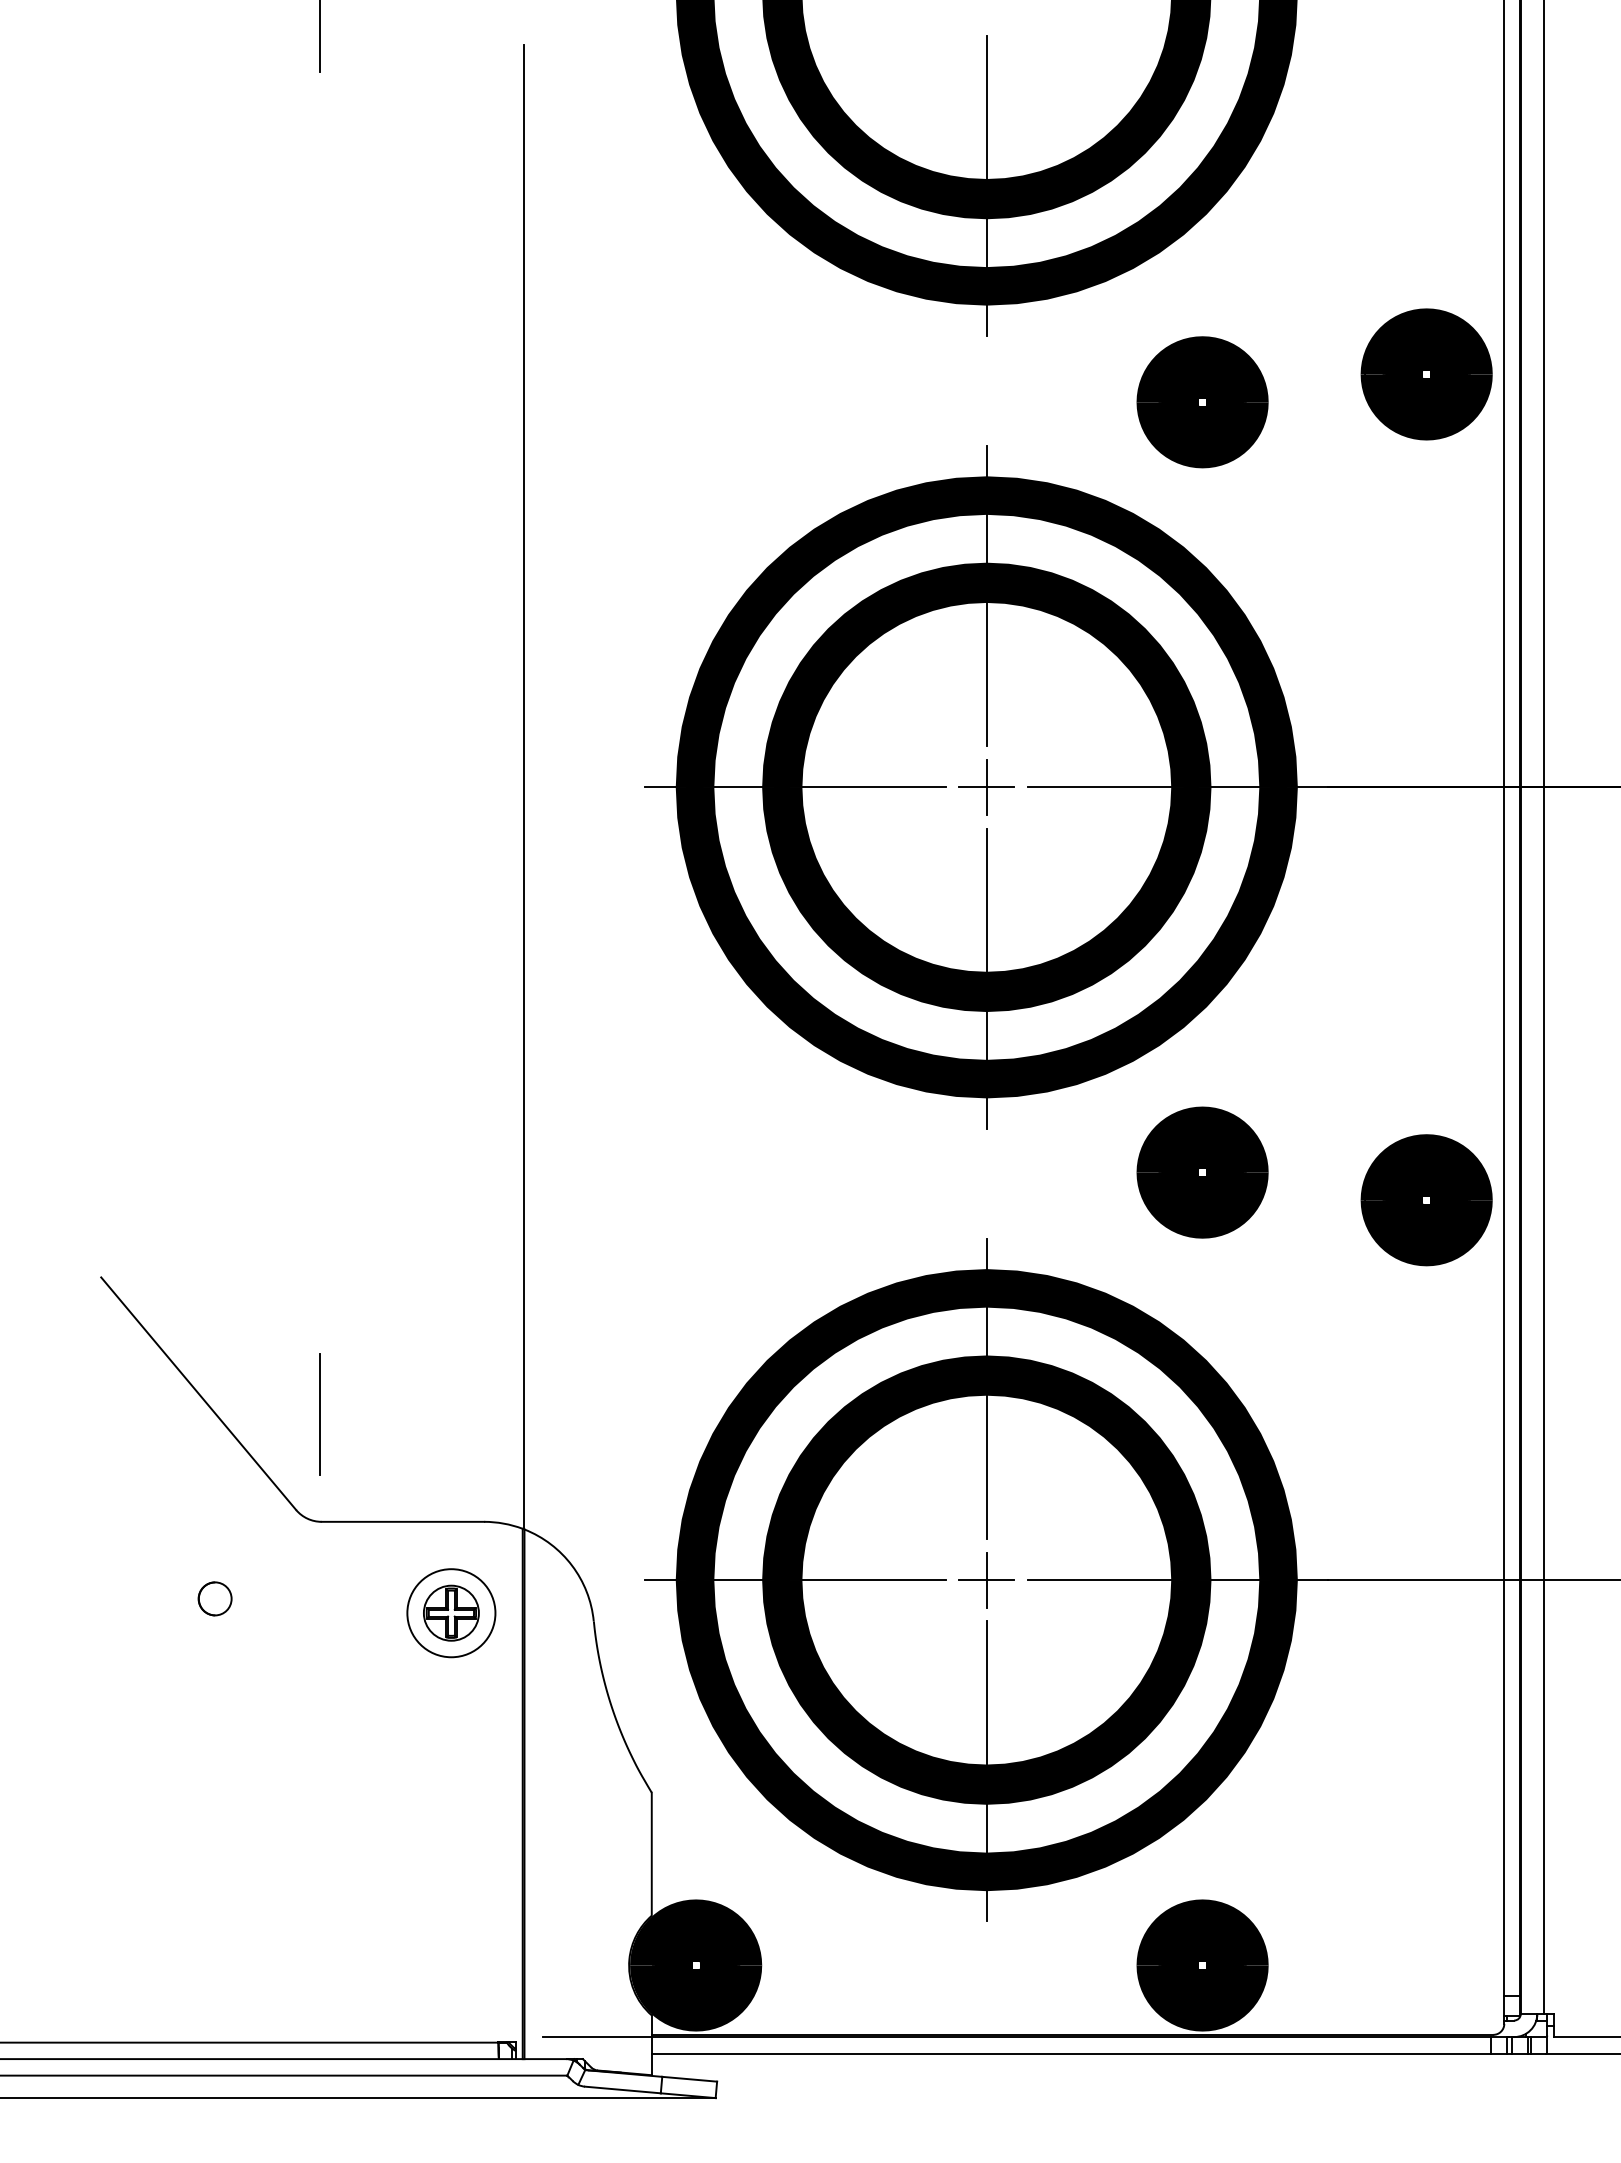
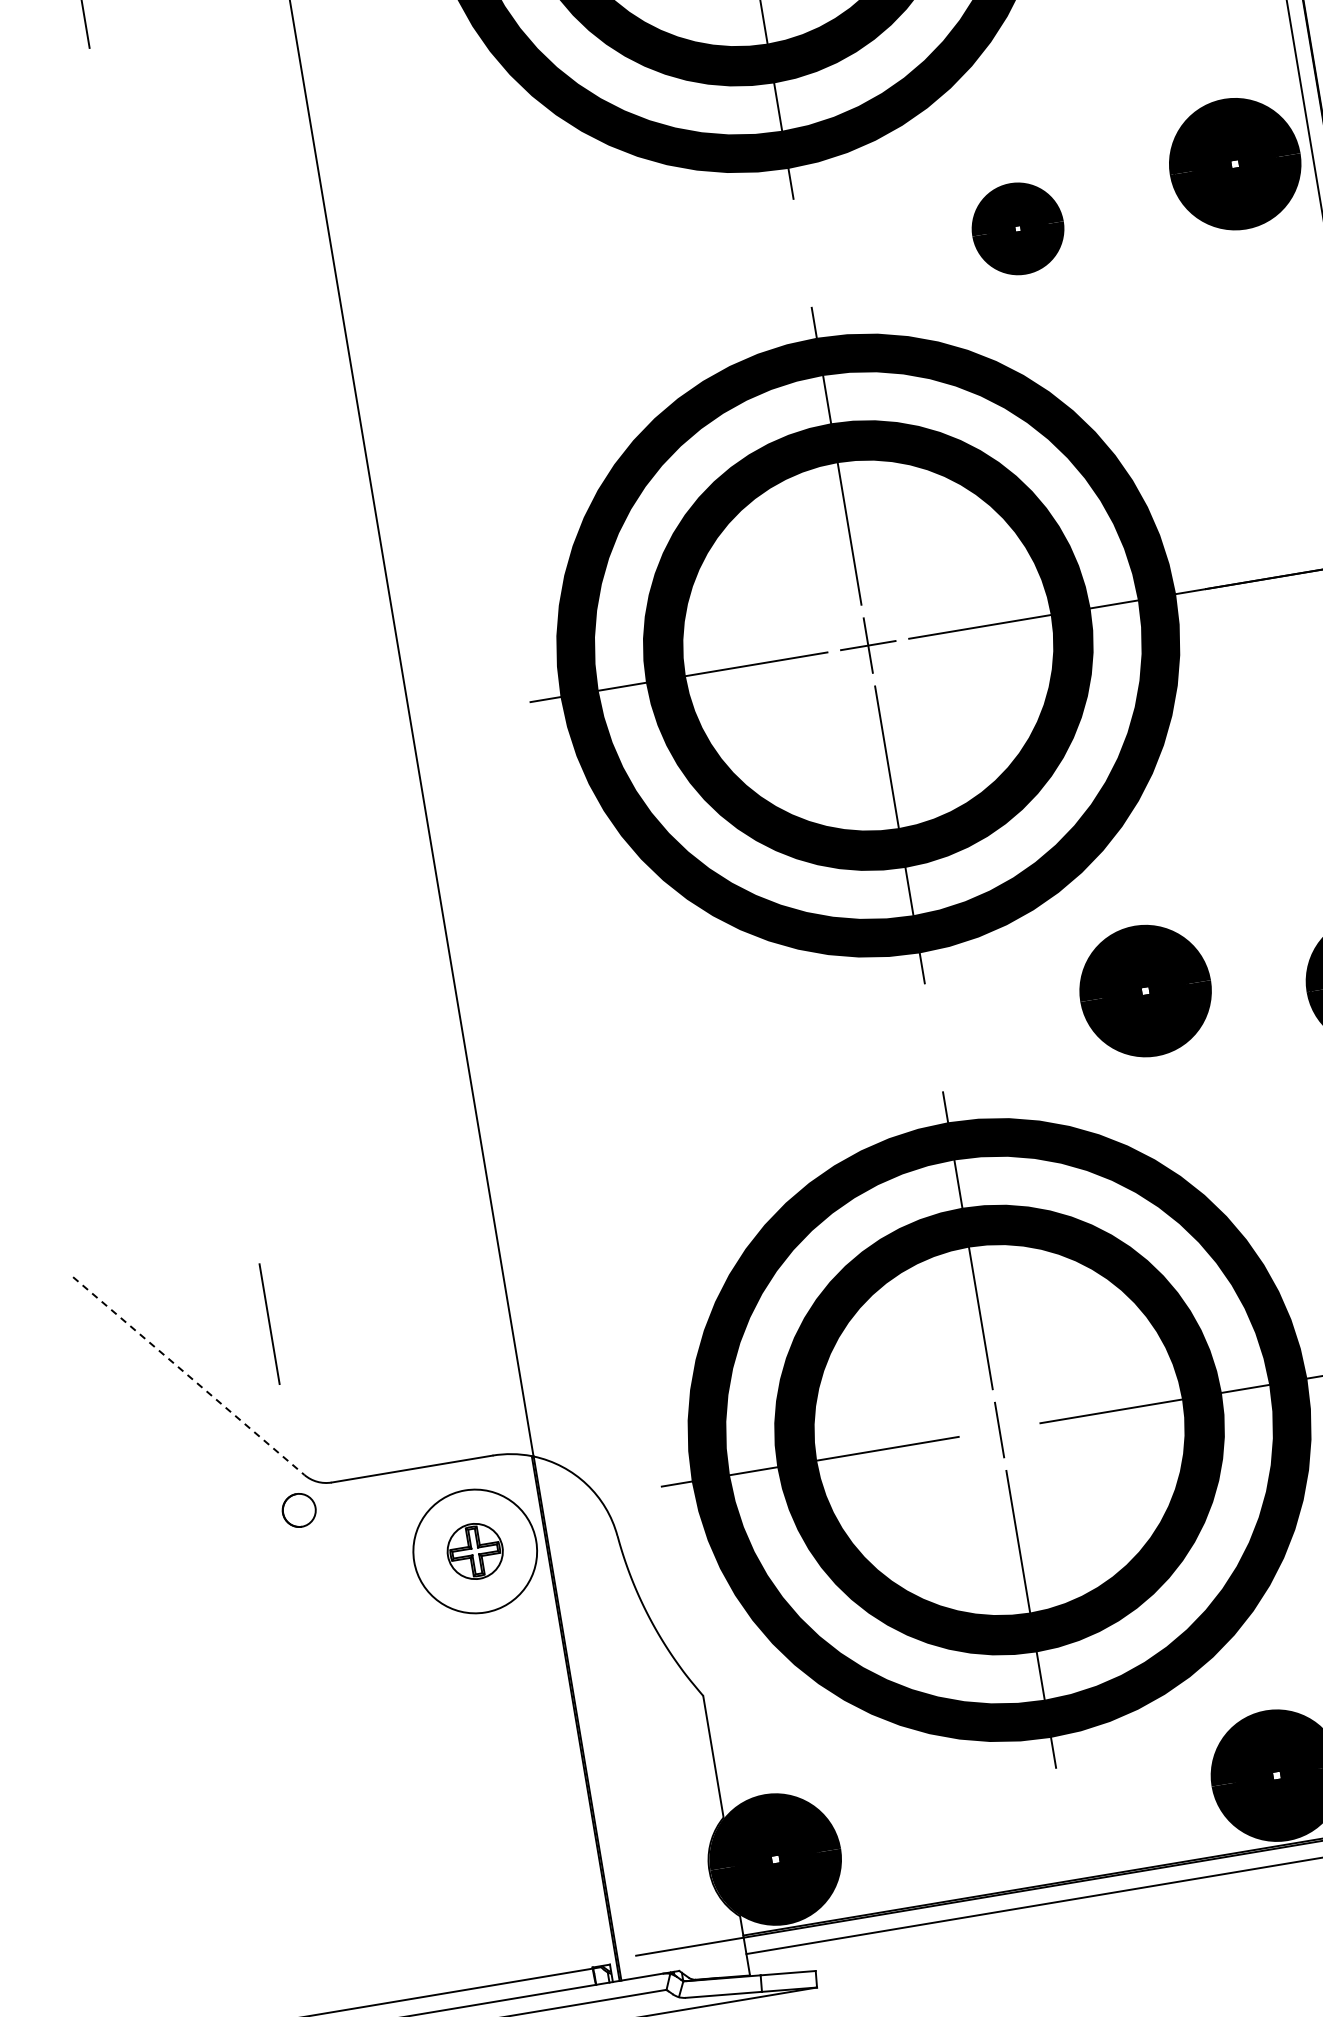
part: (1202, 402) -> (1018, 229), size x0.7
line: (198, 1393) -> (188, 1375), solid -> dashed
line: (319, 1414) -> (269, 1323), moved
line: (986, 1580) -> (999, 1430), removed
part: (214, 1598) -> (298, 1510), moved
circle: (451, 1613) -> (475, 1551), size x1.4

